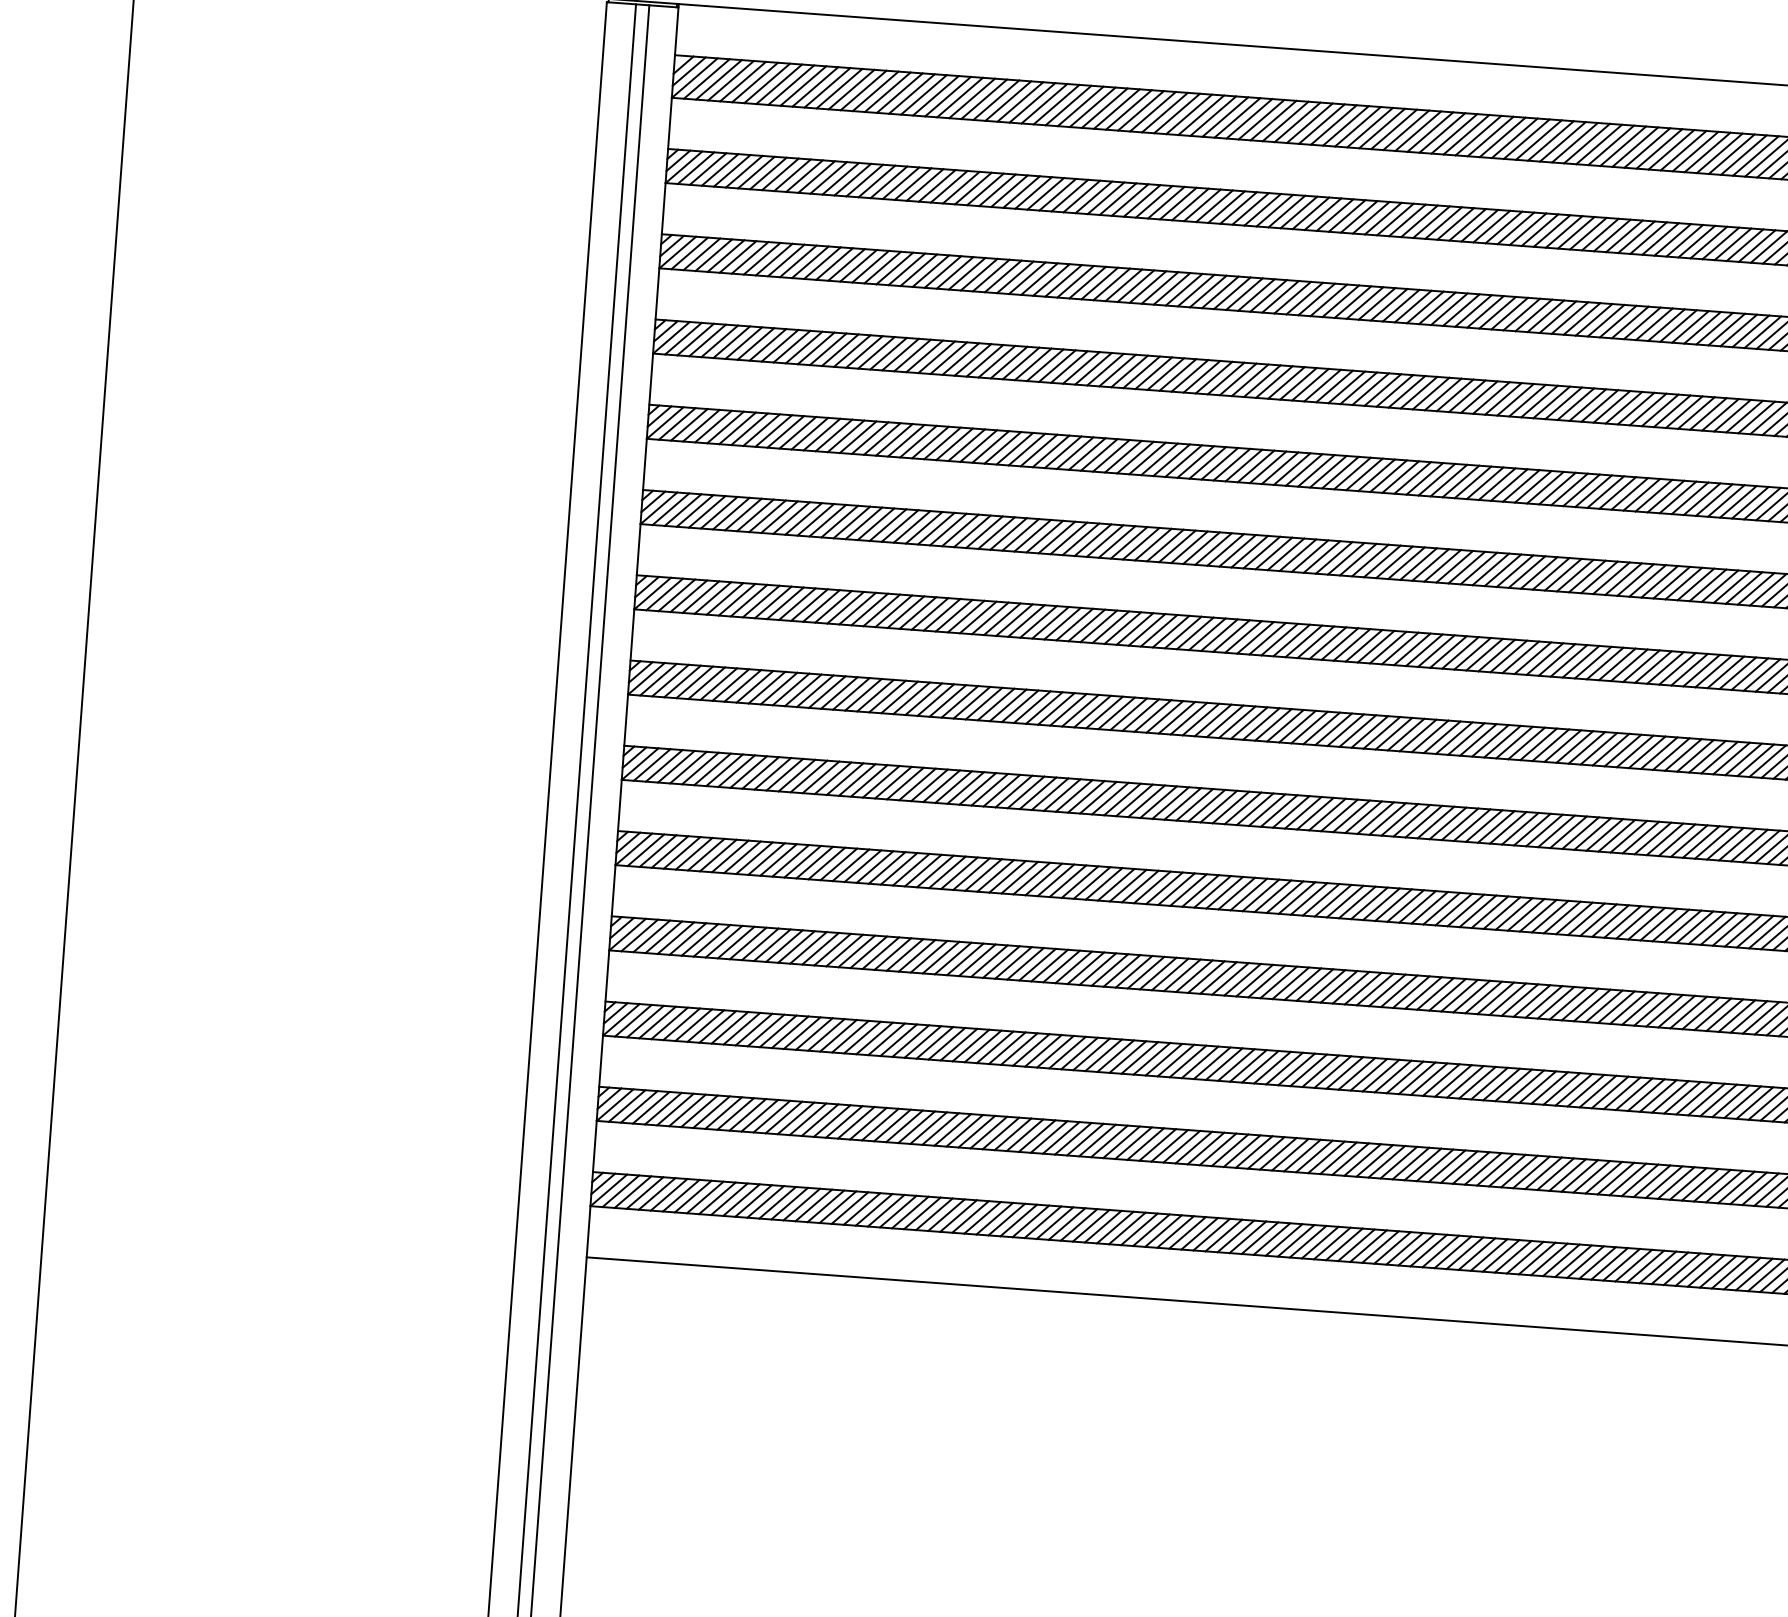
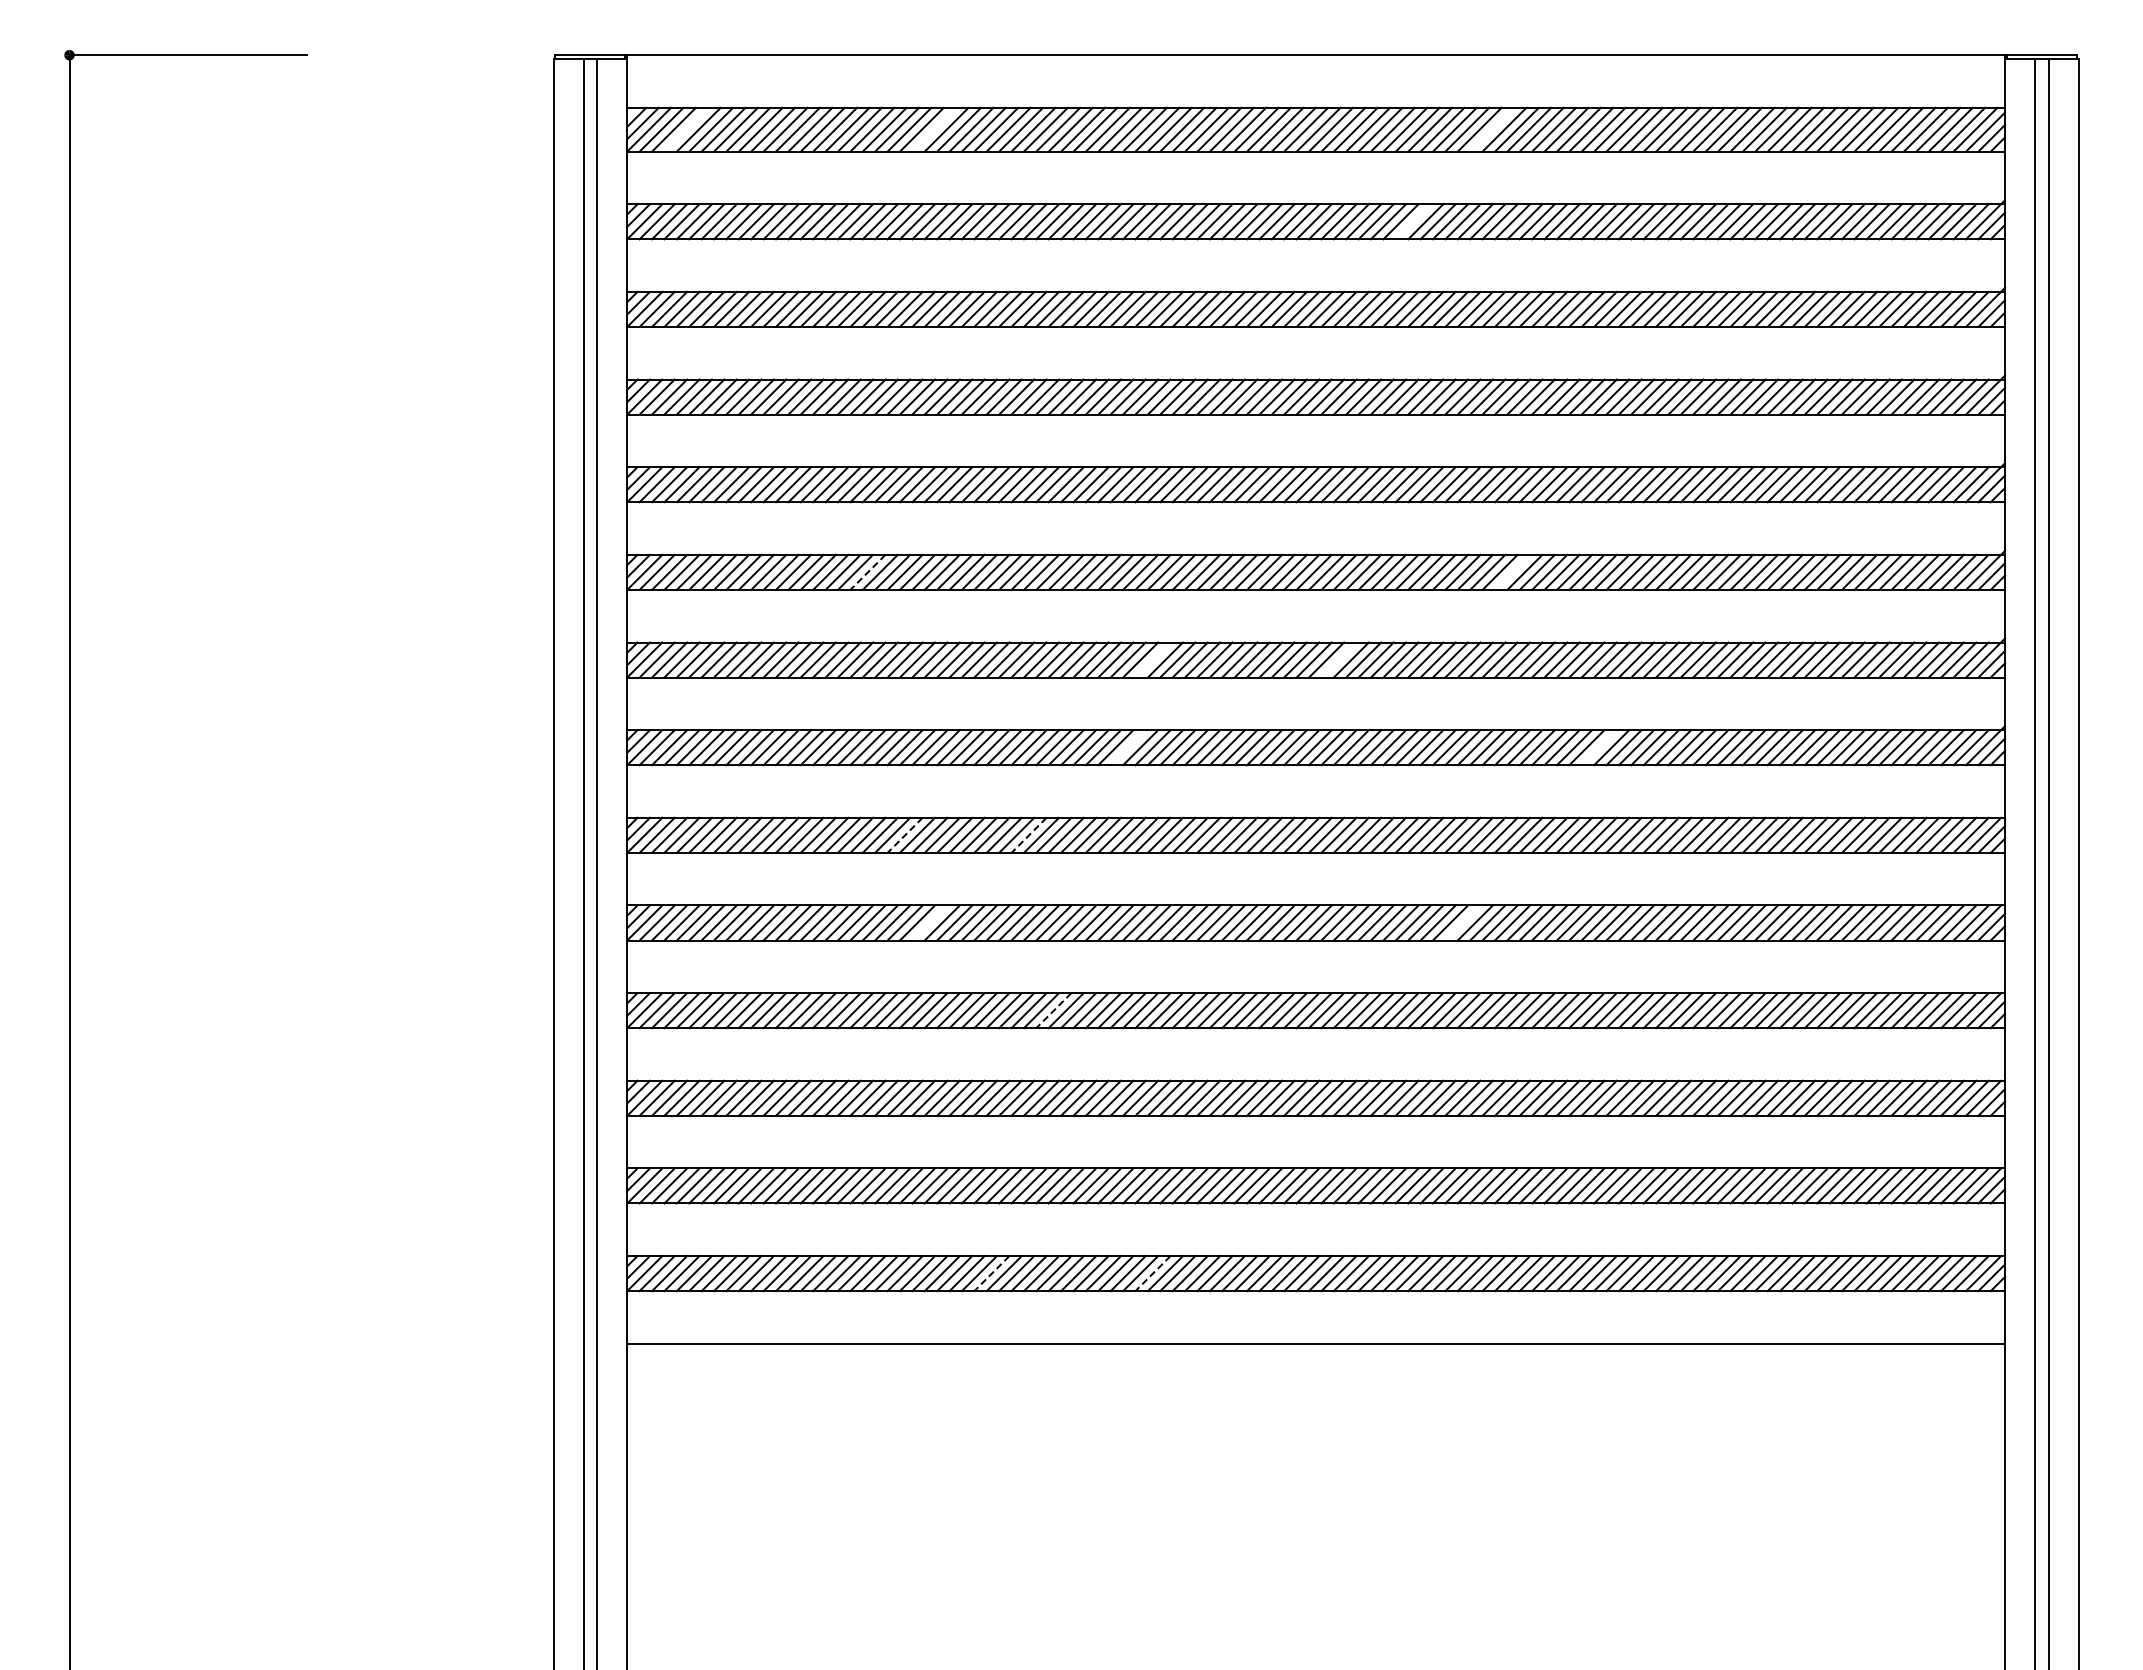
line: (731, 80) -> (686, 129), removed
line: (972, 98) -> (934, 129), removed
line: (1515, 138) -> (1492, 129), removed
line: (1430, 221) -> (1412, 221), removed
line: (875, 524) -> (867, 572), solid -> dashed
line: (1503, 569) -> (1512, 571), removed
line: (1146, 629) -> (1152, 659), removed
line: (1327, 642) -> (1338, 659), removed
line: (1115, 713) -> (1127, 747), removed
line: (1574, 746) -> (1598, 747), removed
line: (893, 782) -> (905, 835), solid -> dashed
line: (1014, 791) -> (1029, 835), solid -> dashed
line: (910, 869) -> (929, 922), removed
line: (1429, 907) -> (1462, 922), removed
line: (1025, 963) -> (1053, 1010), solid -> dashed
line: (946, 1215) -> (991, 1273), solid -> dashed
line: (1103, 1226) -> (1153, 1273), solid -> dashed

